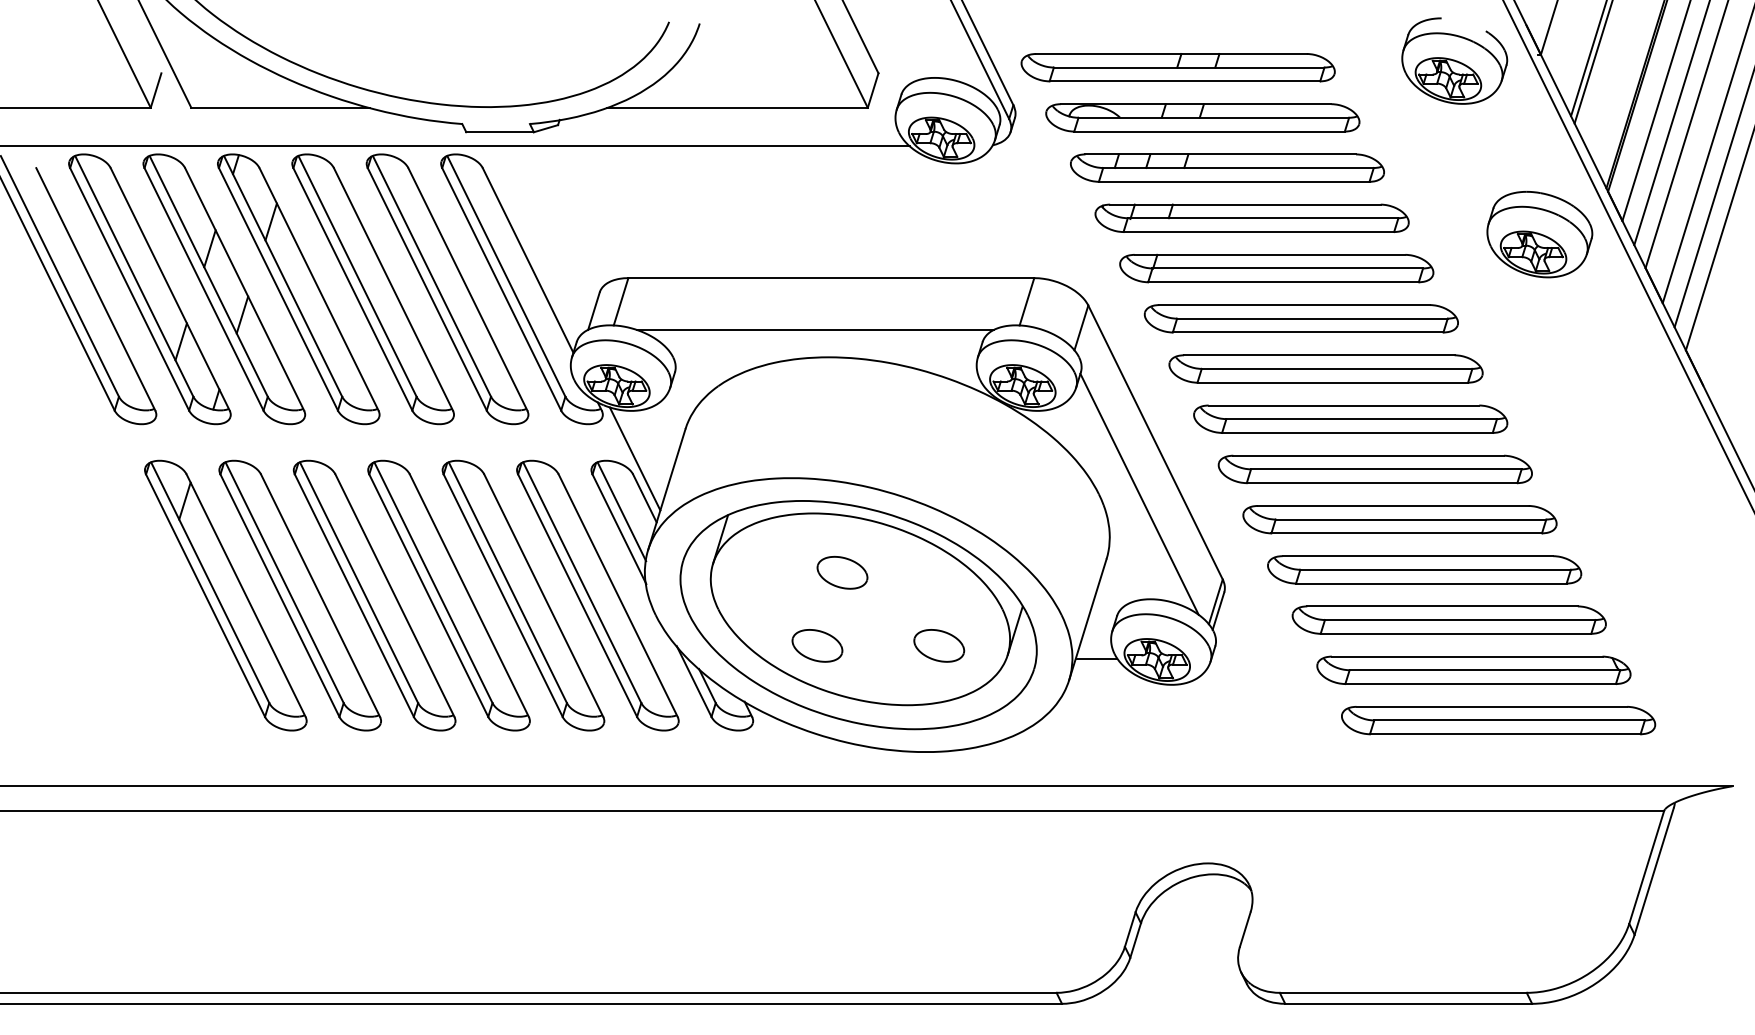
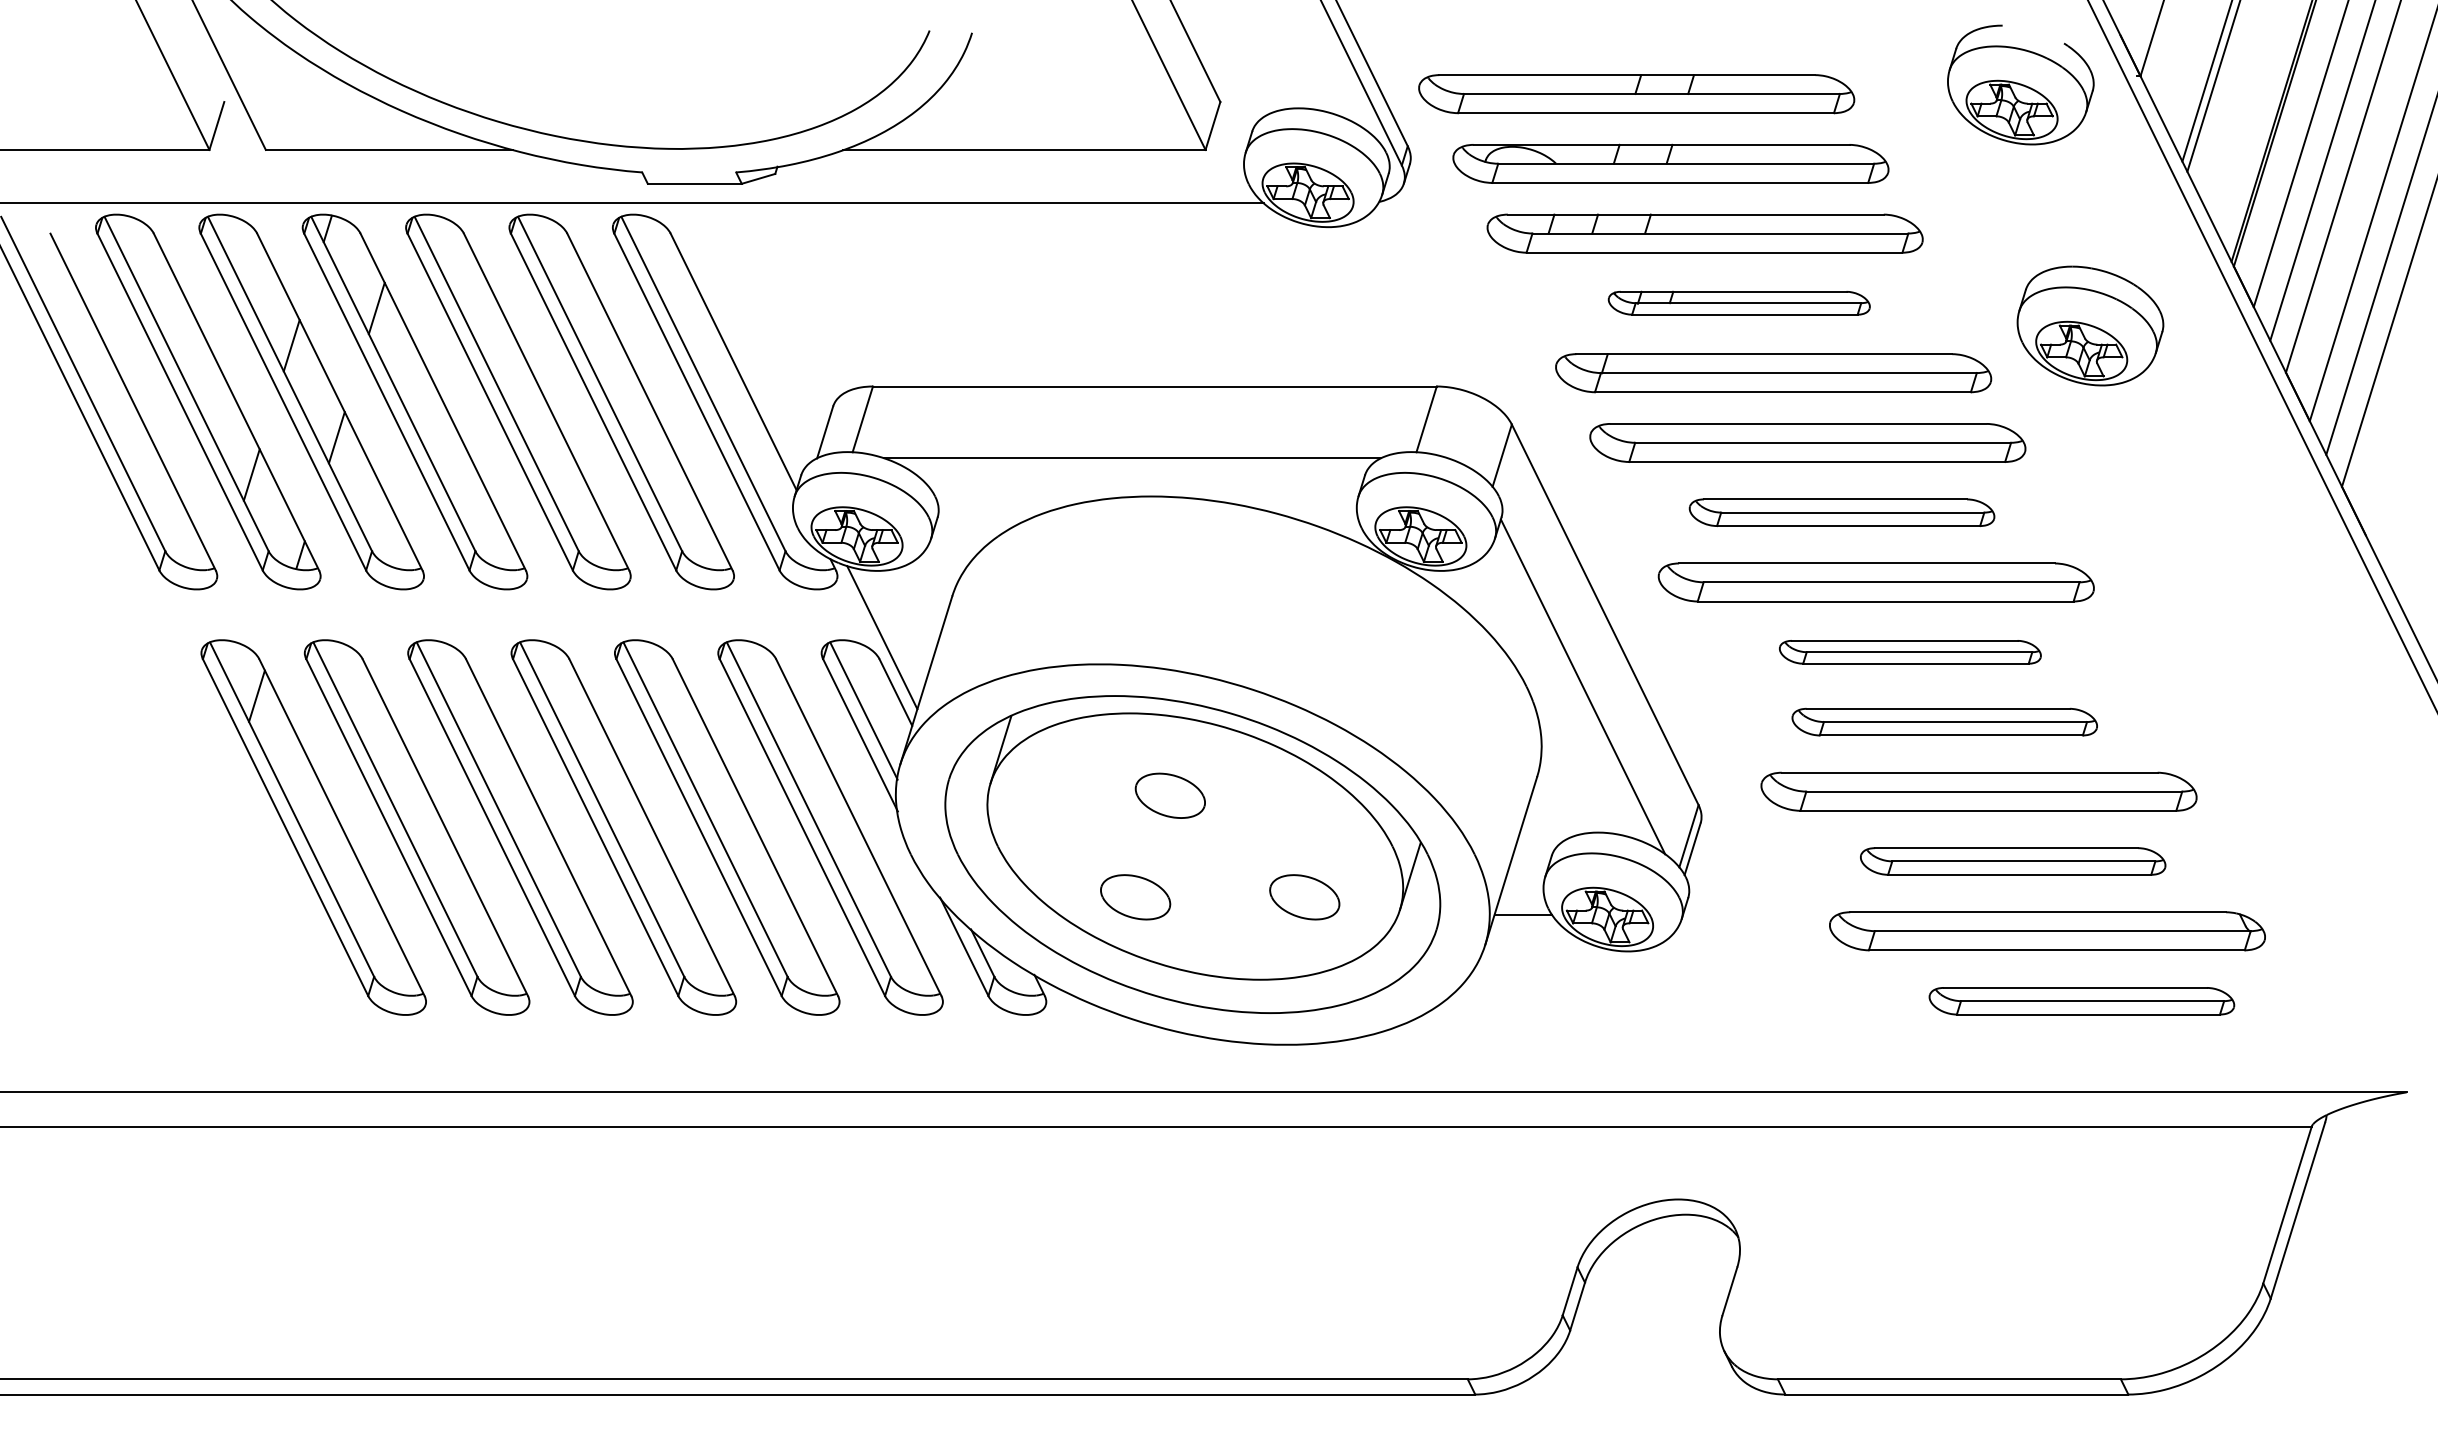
part: (1251, 217) -> (1738, 302), size x0.6
part: (1539, 234) -> (2089, 325), moved
part: (1325, 368) -> (1841, 512), size x0.7
part: (1374, 469) -> (1909, 652), size x0.6
part: (1399, 519) -> (1944, 721), size x0.7
part: (1448, 619) -> (2012, 860), size x0.7
part: (1498, 720) -> (2081, 1000), size x0.7

